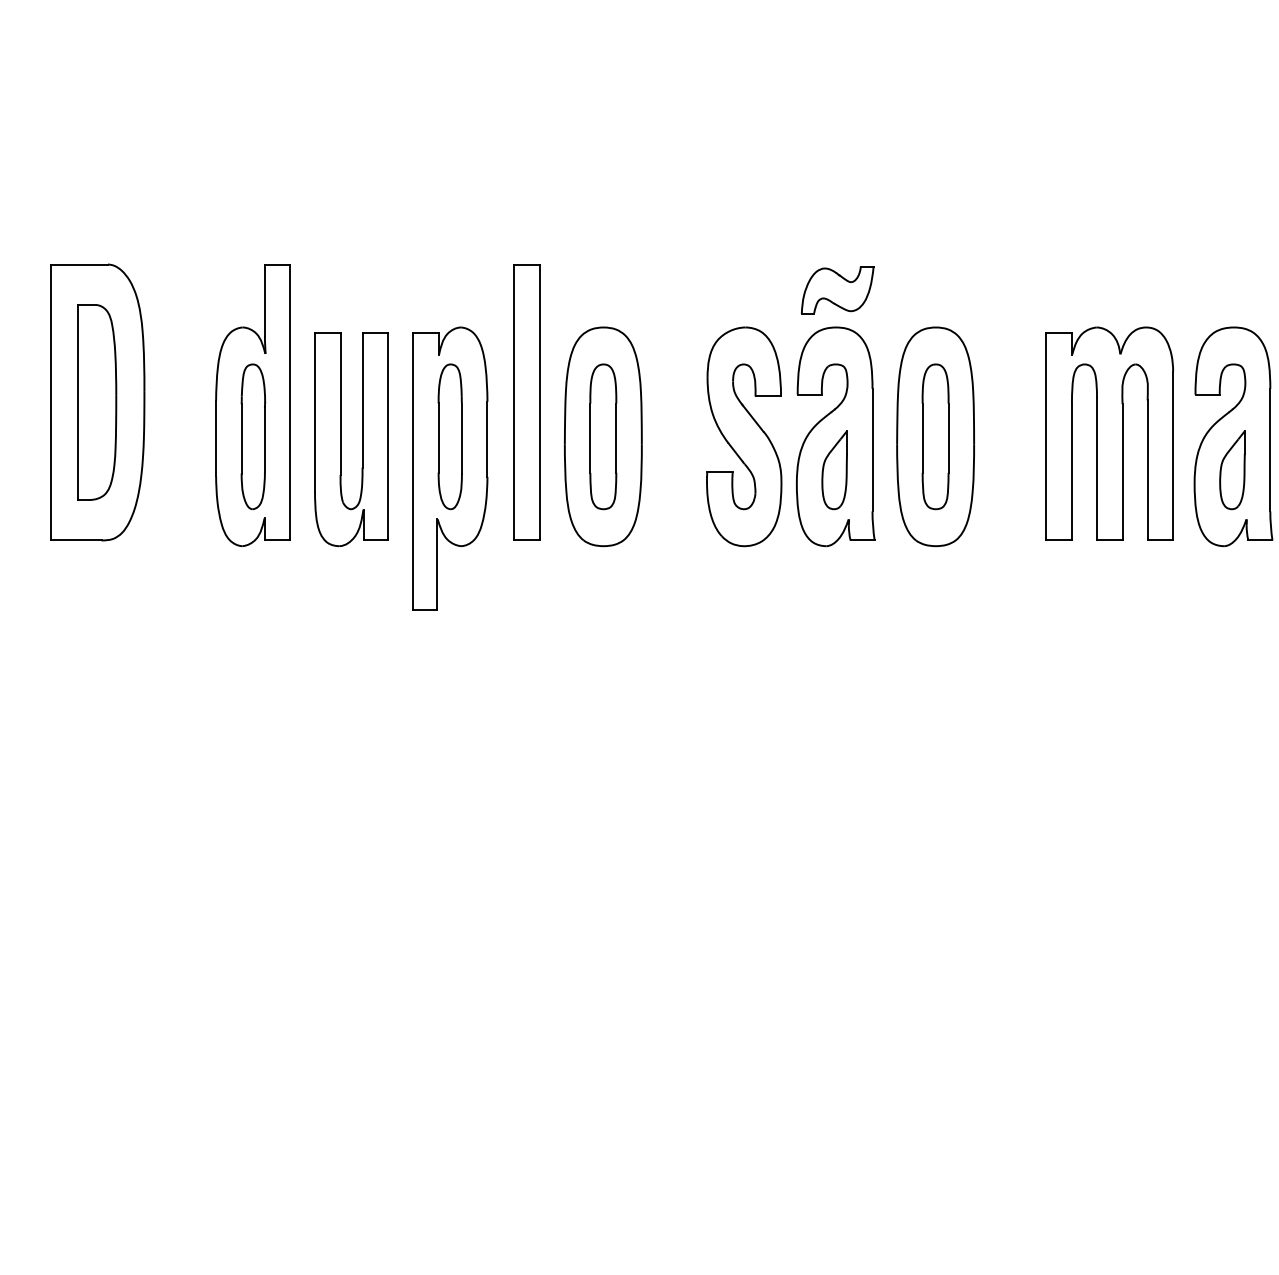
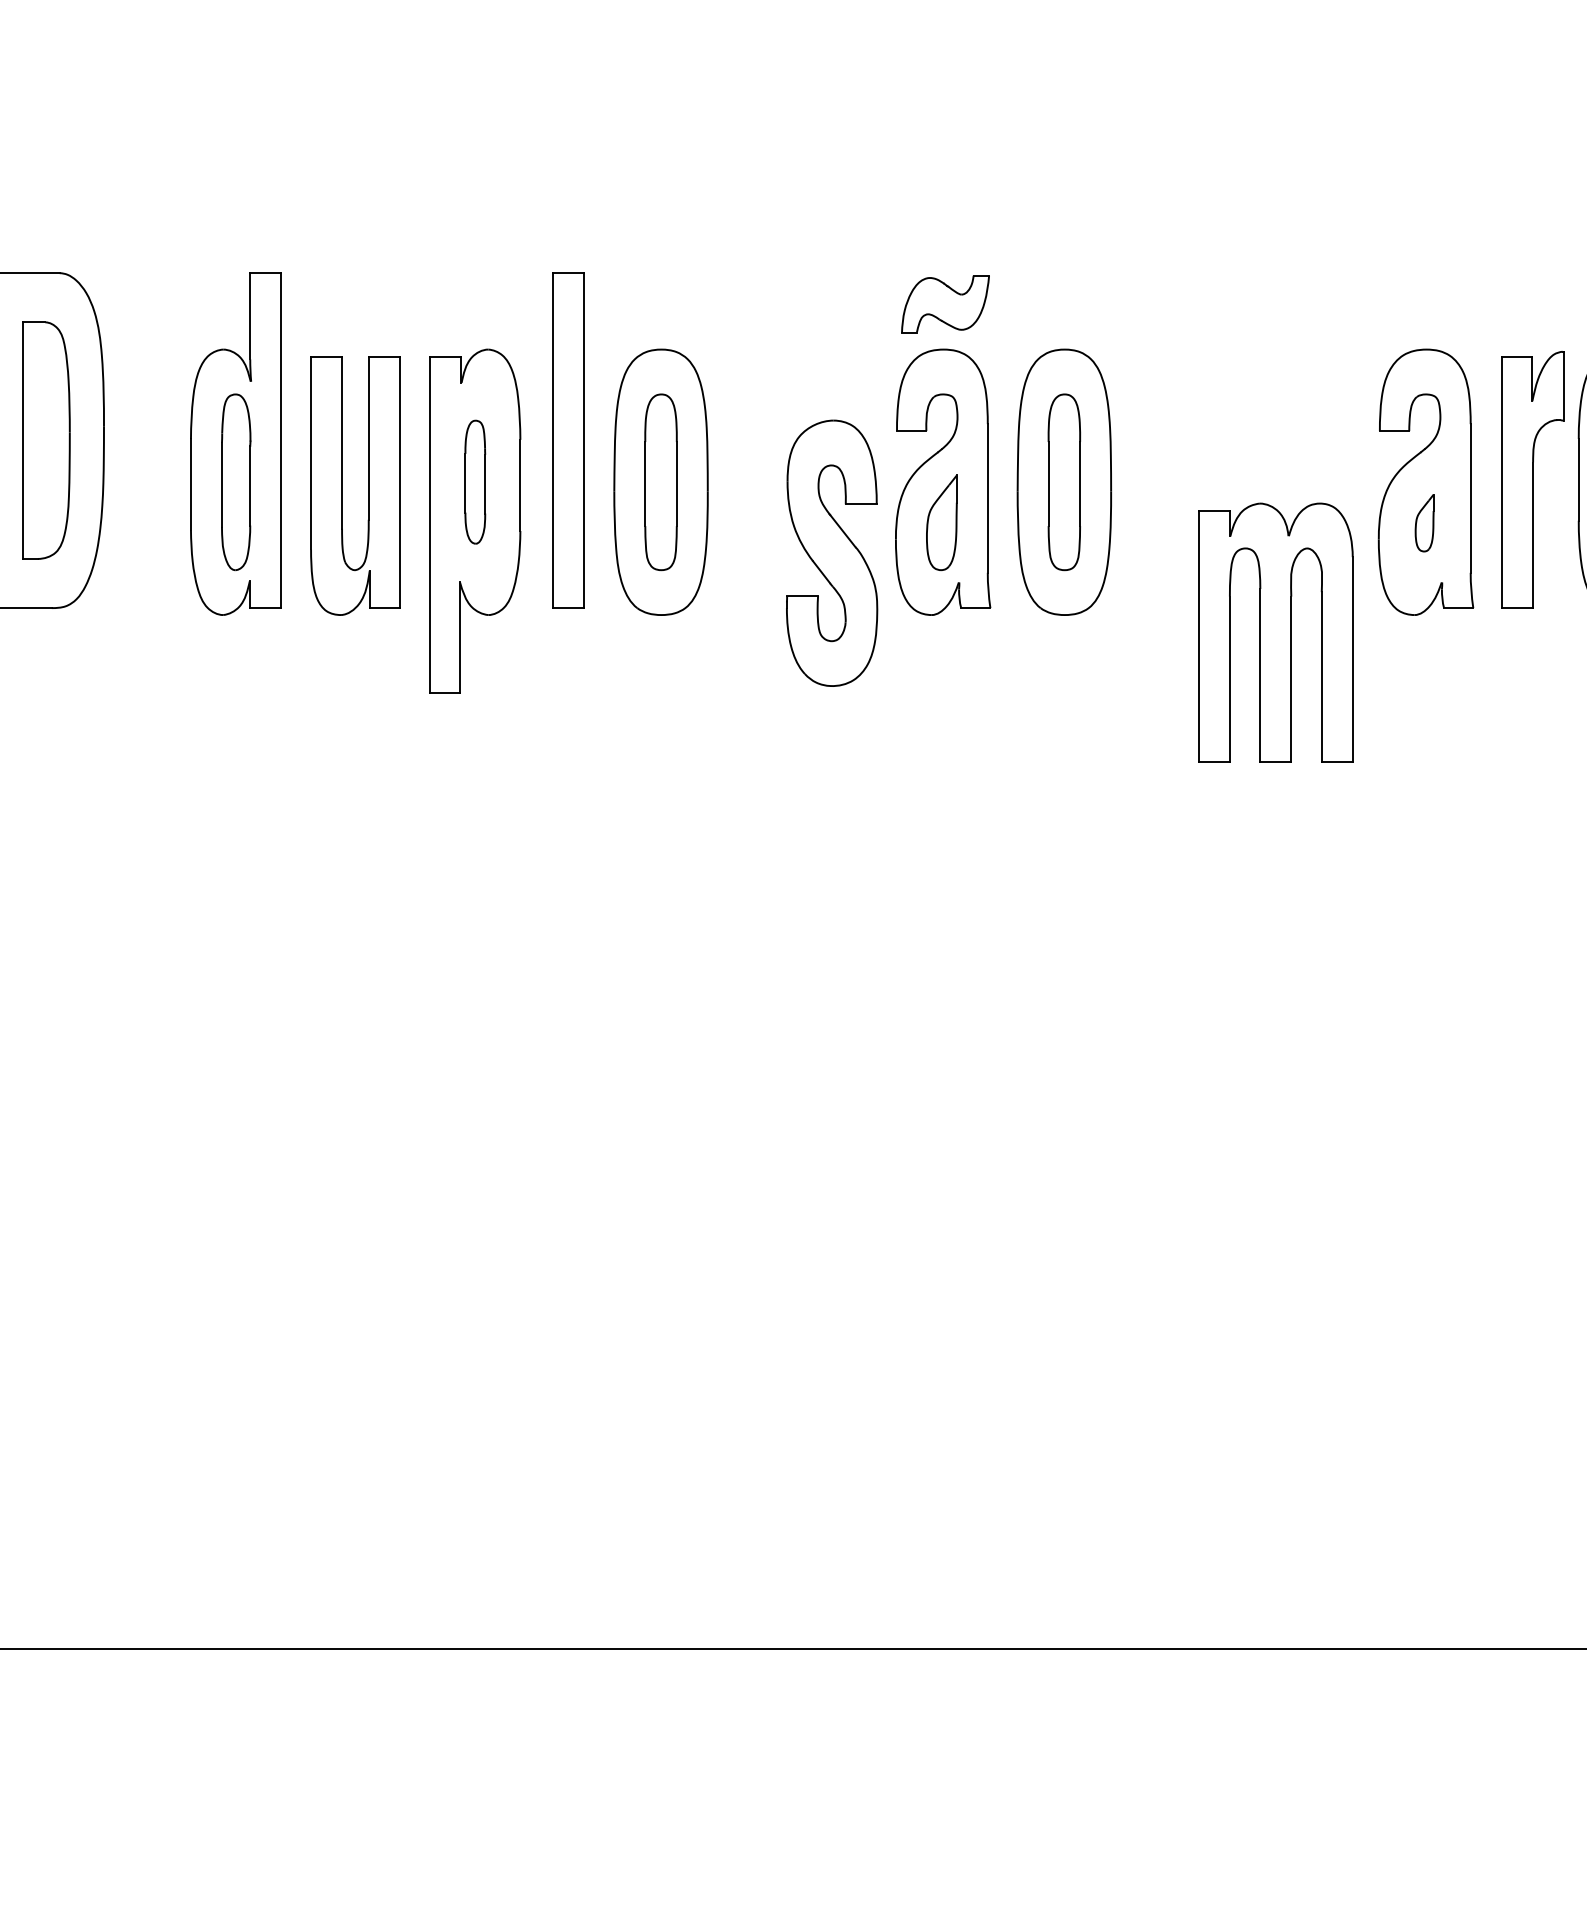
part: (1109, 433) -> (1275, 632), moved
part: (450, 436) -> (475, 481), size x0.7
part: (744, 436) -> (832, 552), moved
part: (1232, 470) -> (1424, 523), size x0.6

